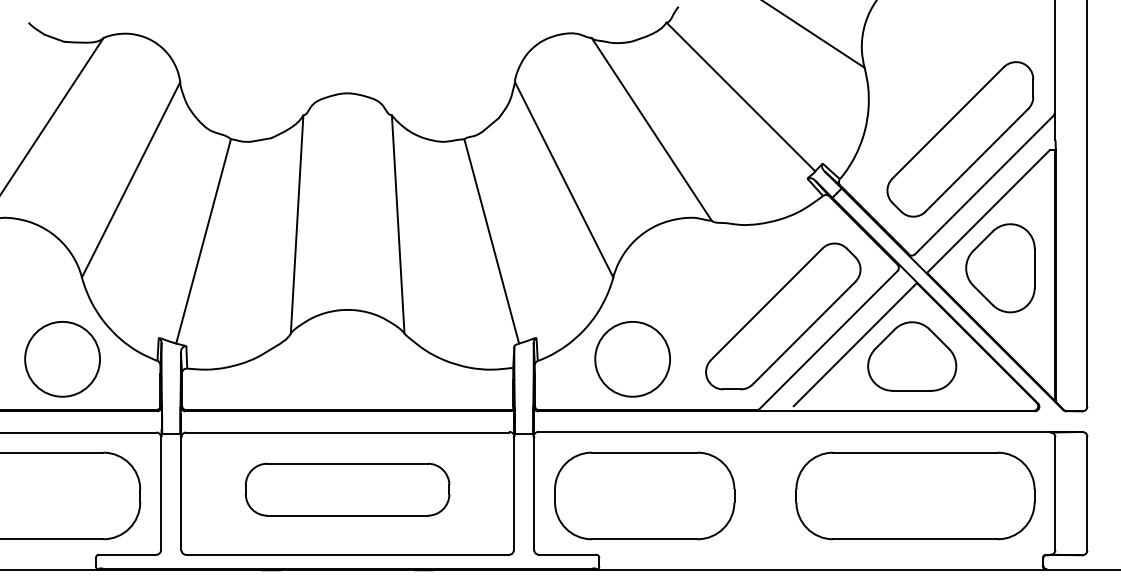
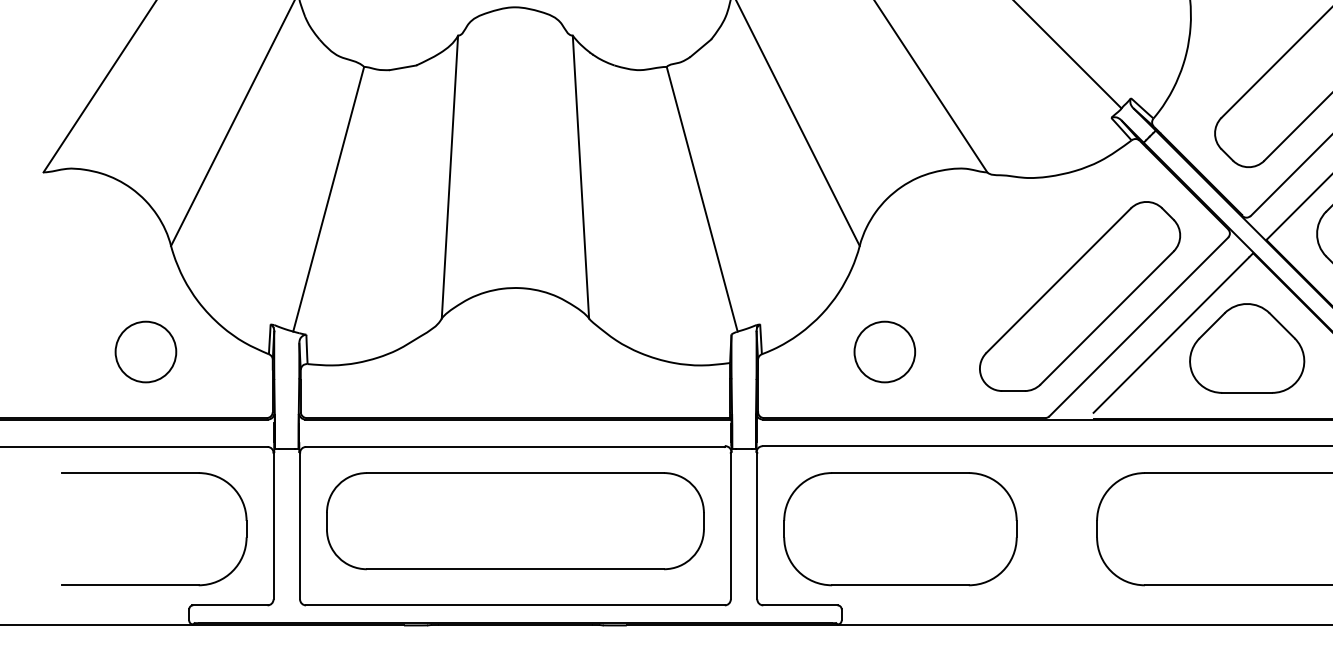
circle: (62, 358) -> (145, 350), size x0.62
circle: (632, 358) -> (884, 350), size x0.62
part: (347, 489) -> (515, 520), size x1.43

